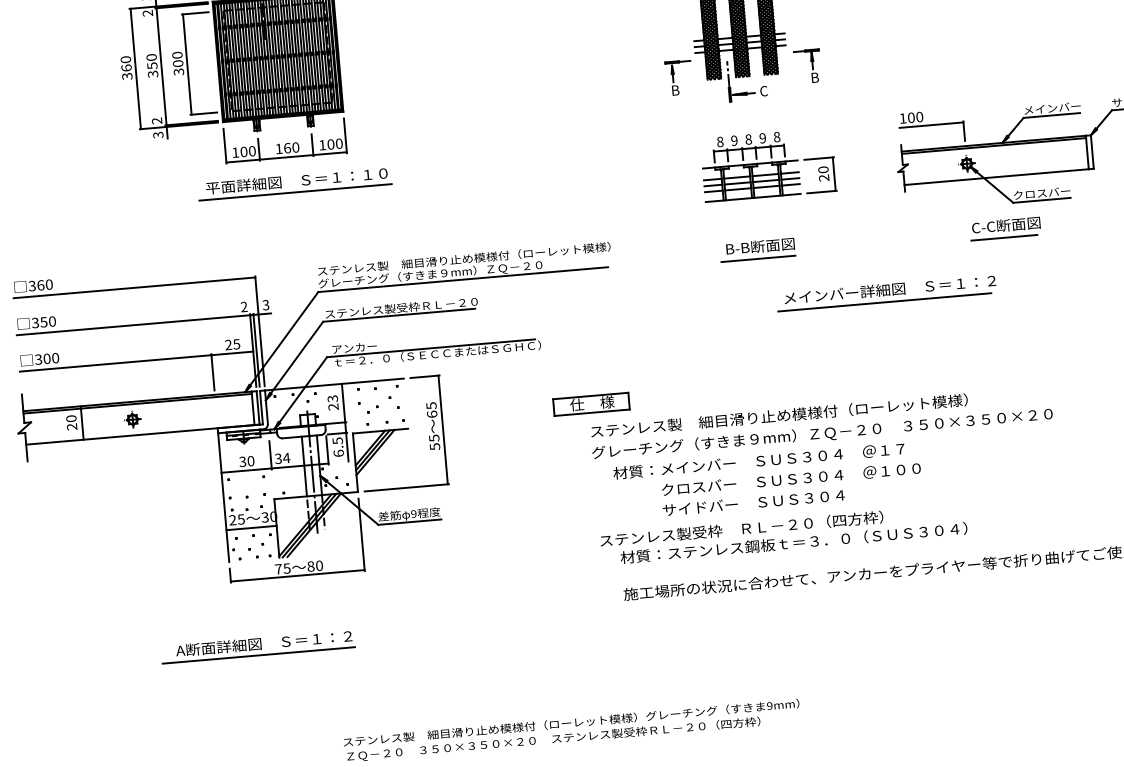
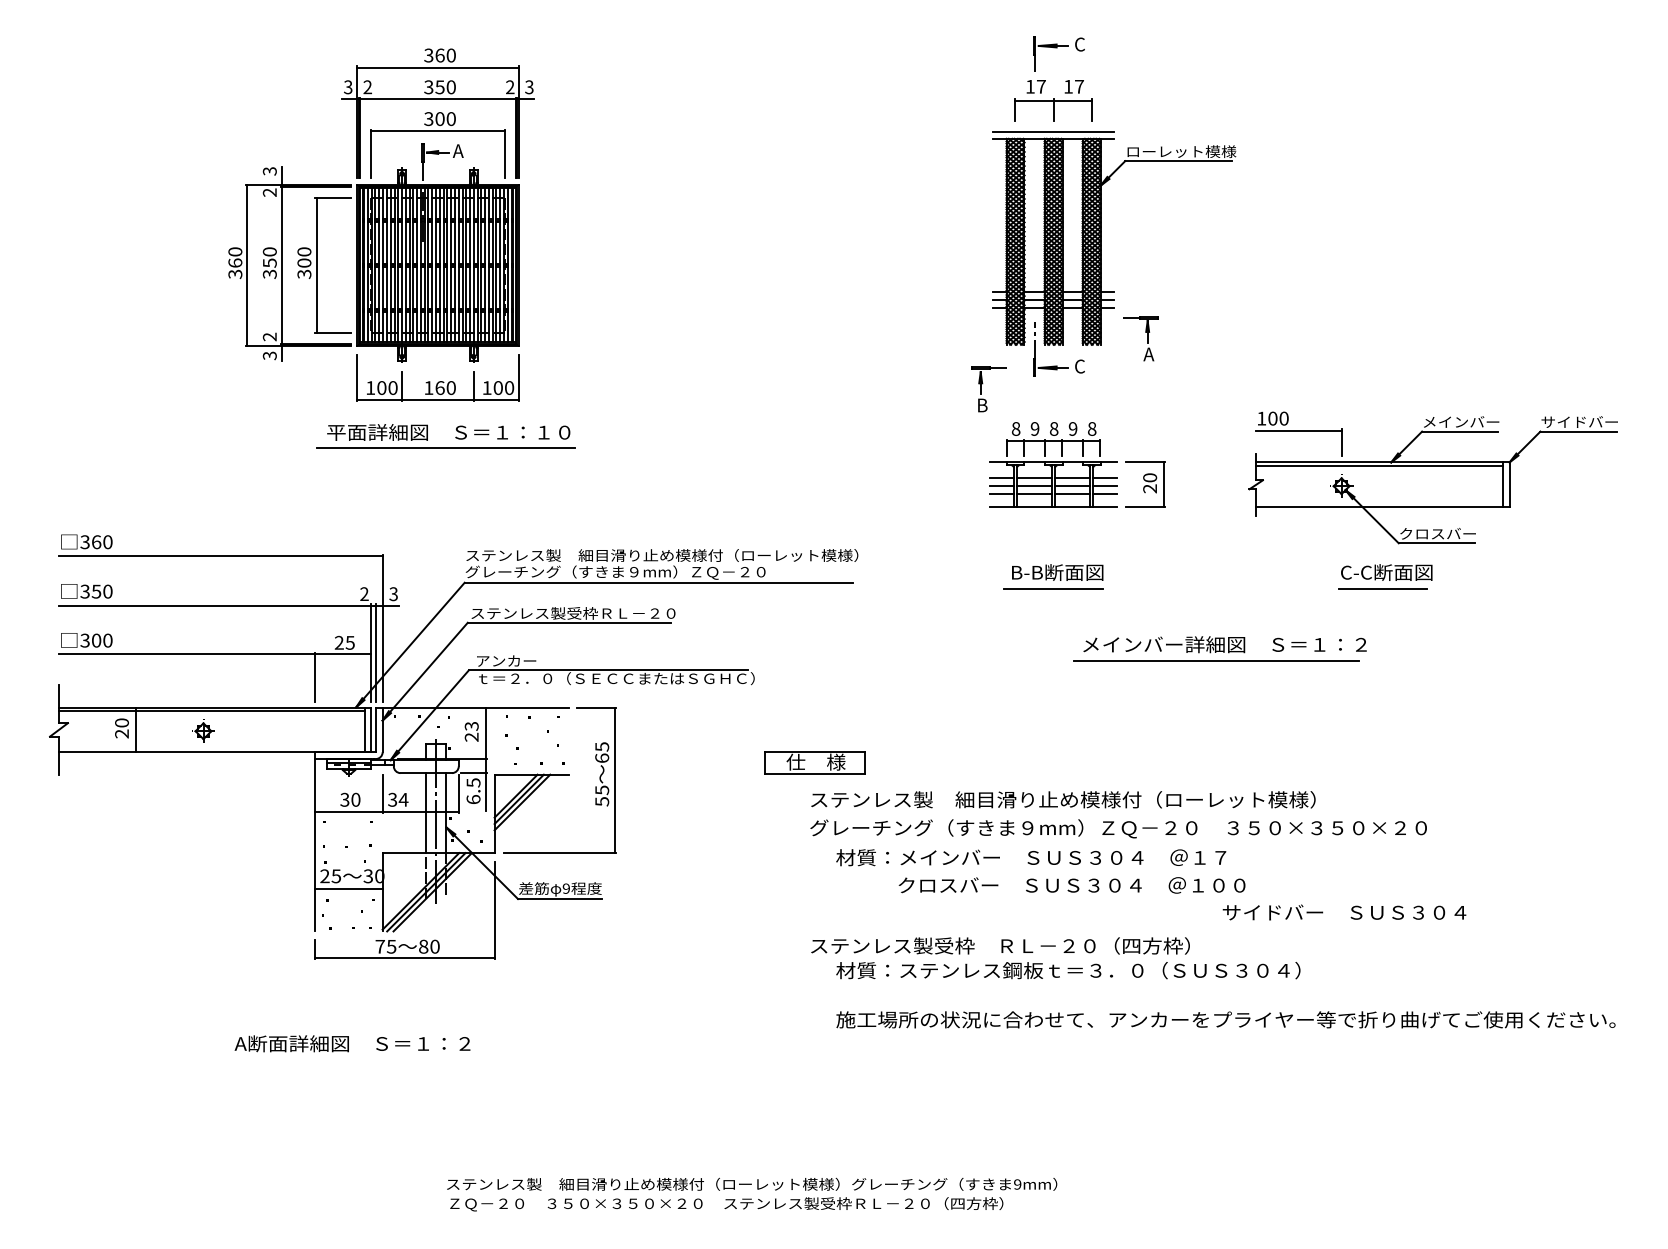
text: (814, 77) -> (1148, 354), B -> A
part: (673, 78) -> (981, 389), moved
text: (753, 502) -> (1344, 912), moved
line: (258, 655) -> (343, 1058), removed

